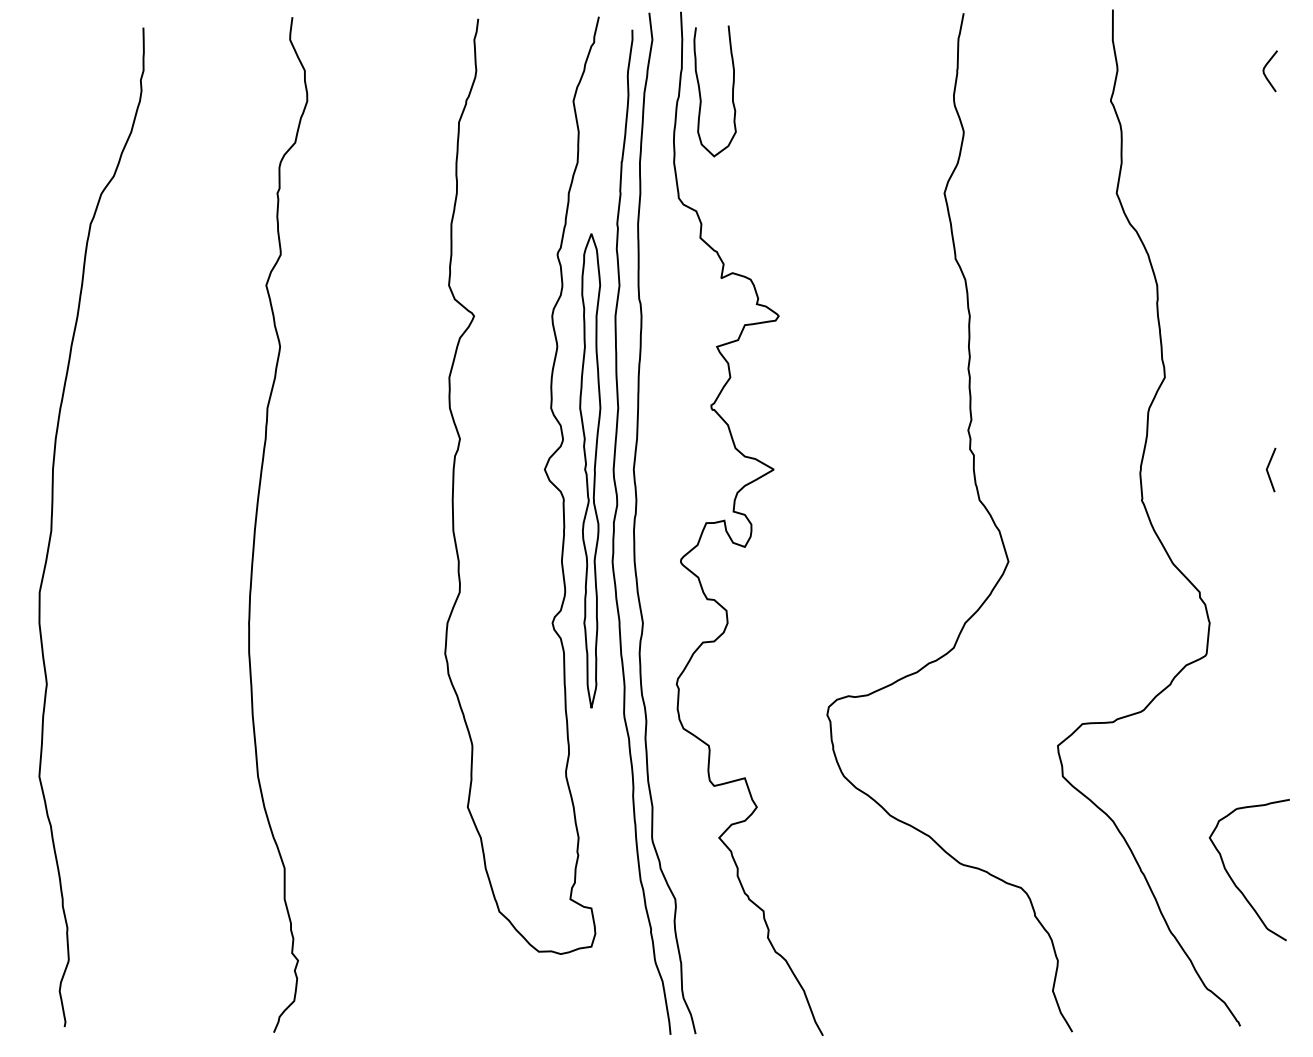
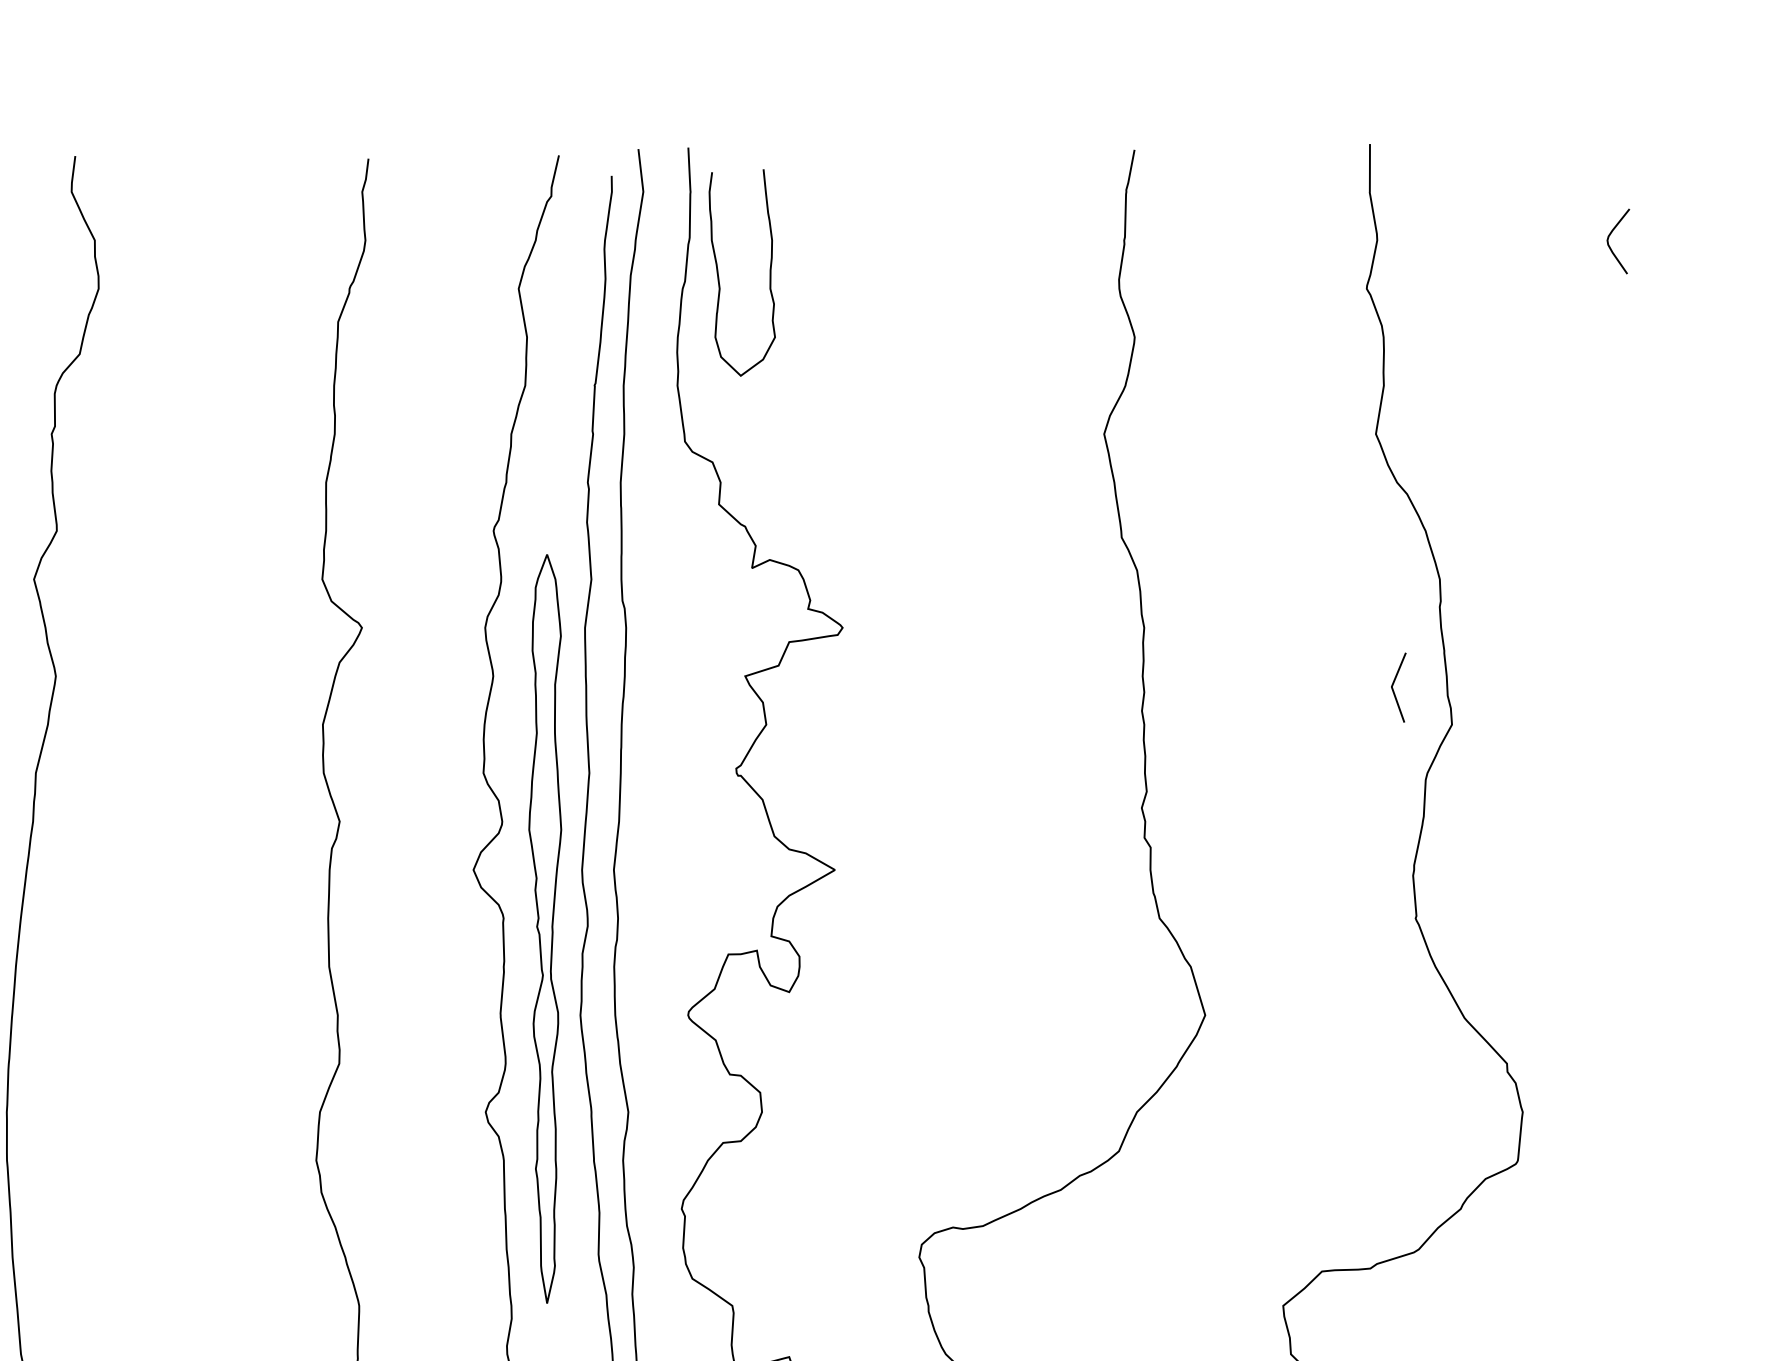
line: (1268, 468) -> (1394, 685), moved
part: (590, 470) -> (545, 928), moved

